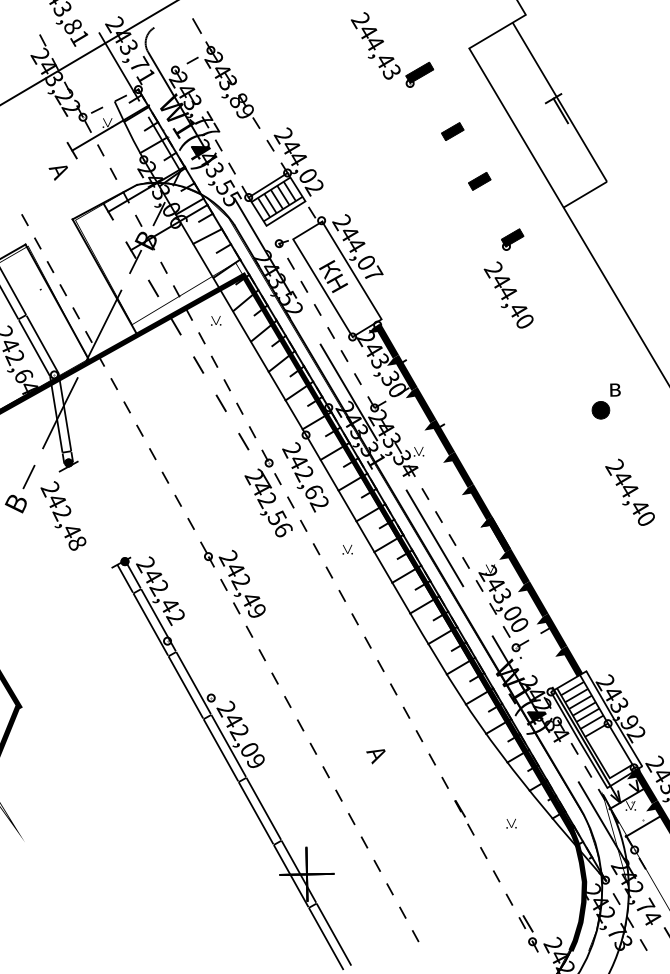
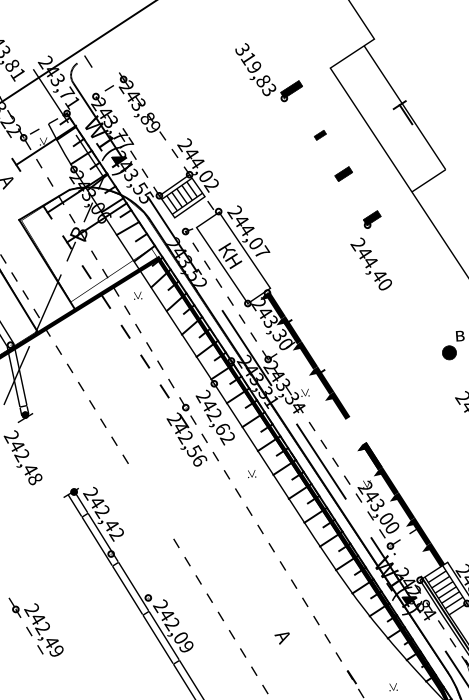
line: (196, 25) -> (87, 61), moved
text: (372, 40) -> (252, 65), 244,43 -> 319,83
part: (452, 131) -> (320, 135), size x0.7
fill: (476, 502) -> (353, 431), removed
part: (232, 579) -> (35, 626), moved

